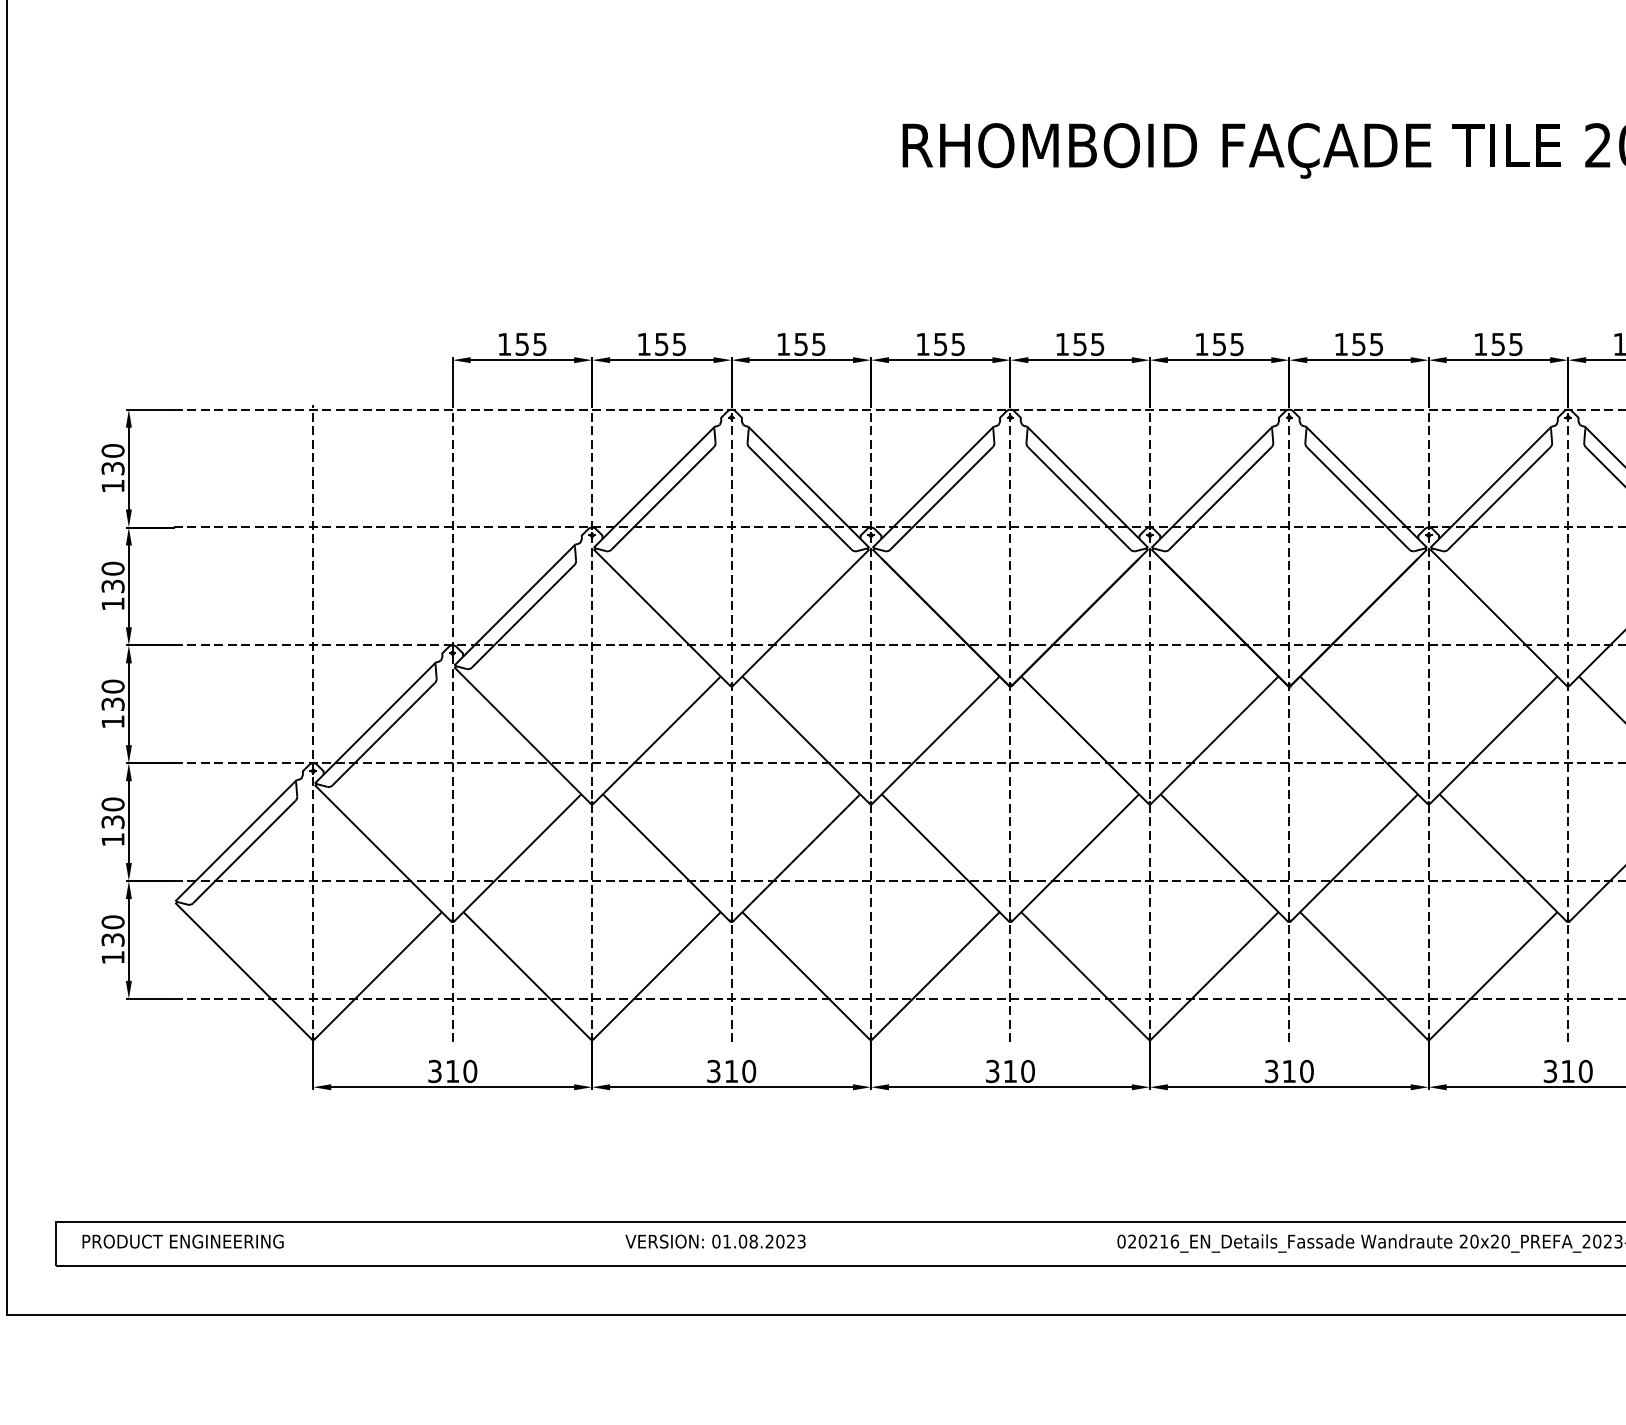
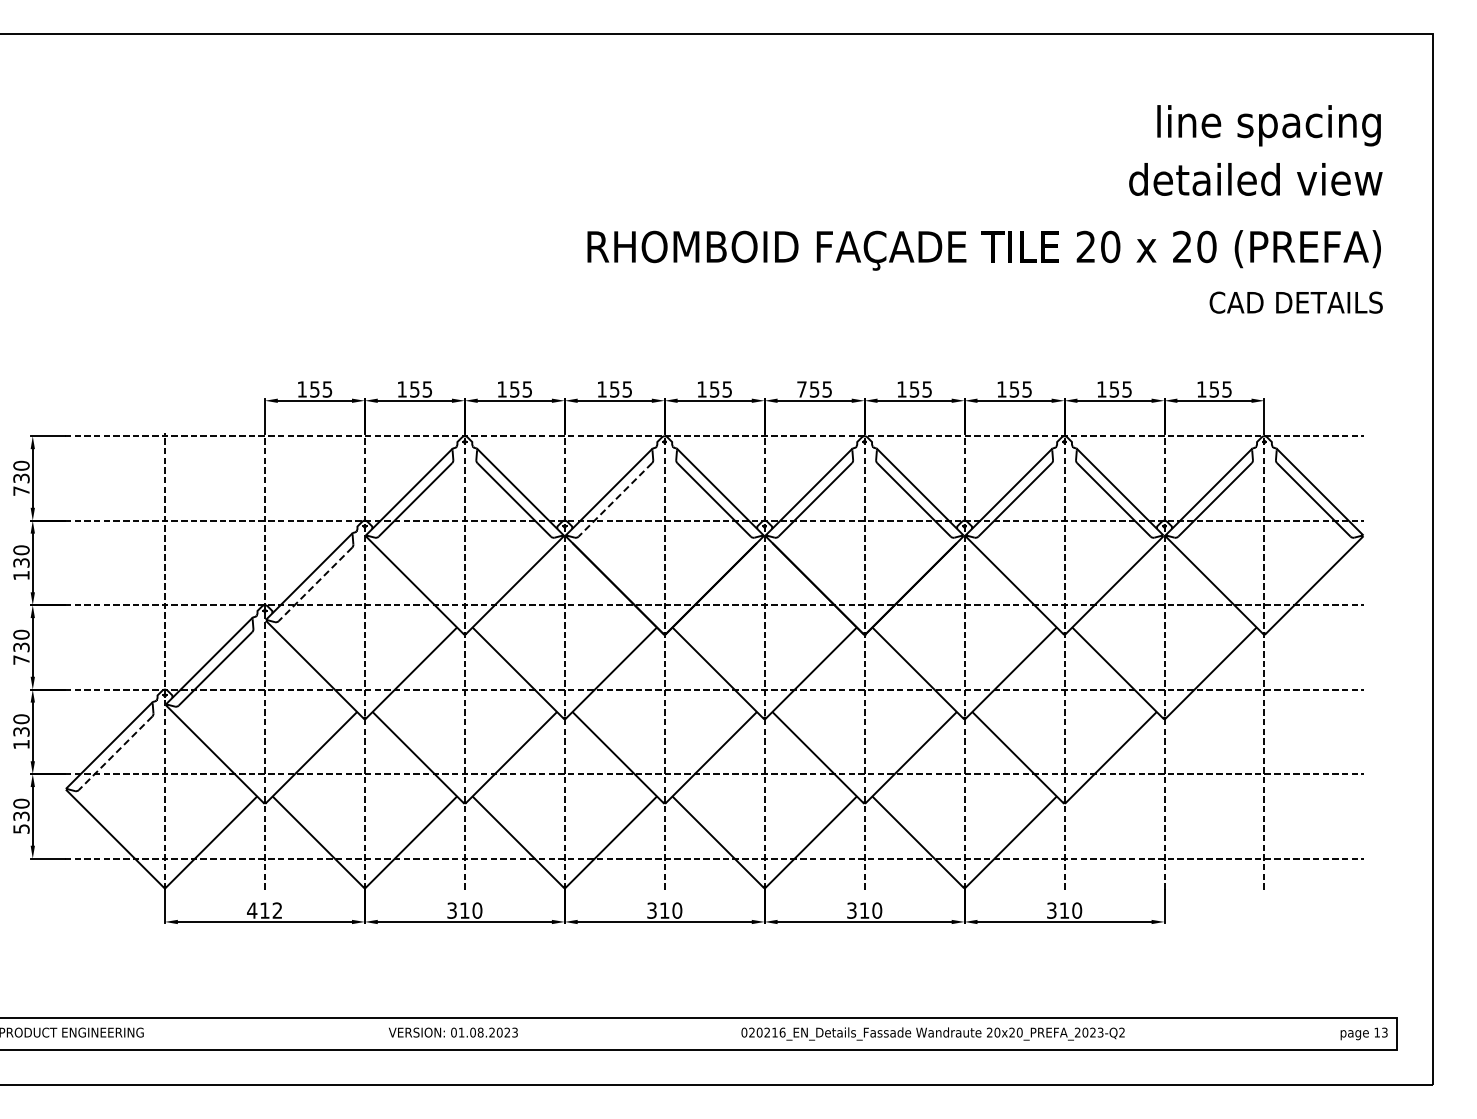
text: (1201, 344) -> (801, 389), 155 -> 755
text: (113, 485) -> (21, 490), 130 -> 730
line: (941, 497) -> (615, 499), solid -> dashed
line: (523, 616) -> (315, 584), solid -> dashed
text: (113, 721) -> (21, 659), 130 -> 730
line: (244, 852) -> (115, 753), solid -> dashed
text: (113, 956) -> (21, 828), 130 -> 530
text: (452, 1071) -> (264, 910), 310 -> 412

